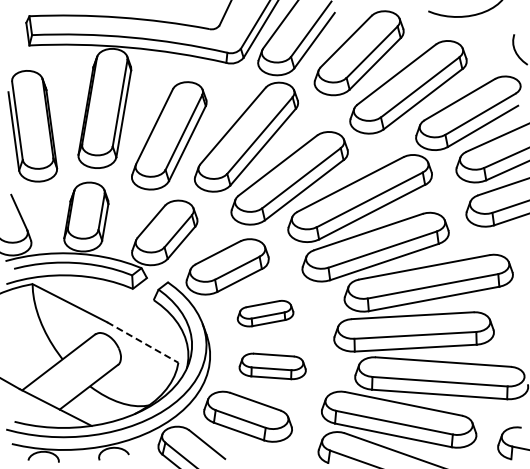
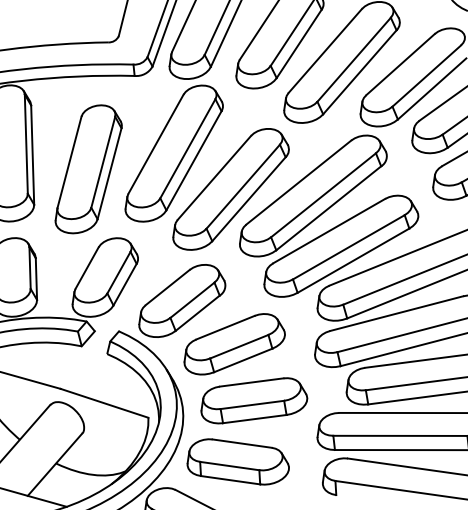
part: (265, 313) -> (233, 343), size x1.67
line: (143, 342) -> (105, 403), dashed -> solid
part: (272, 366) -> (253, 400), size x1.43

